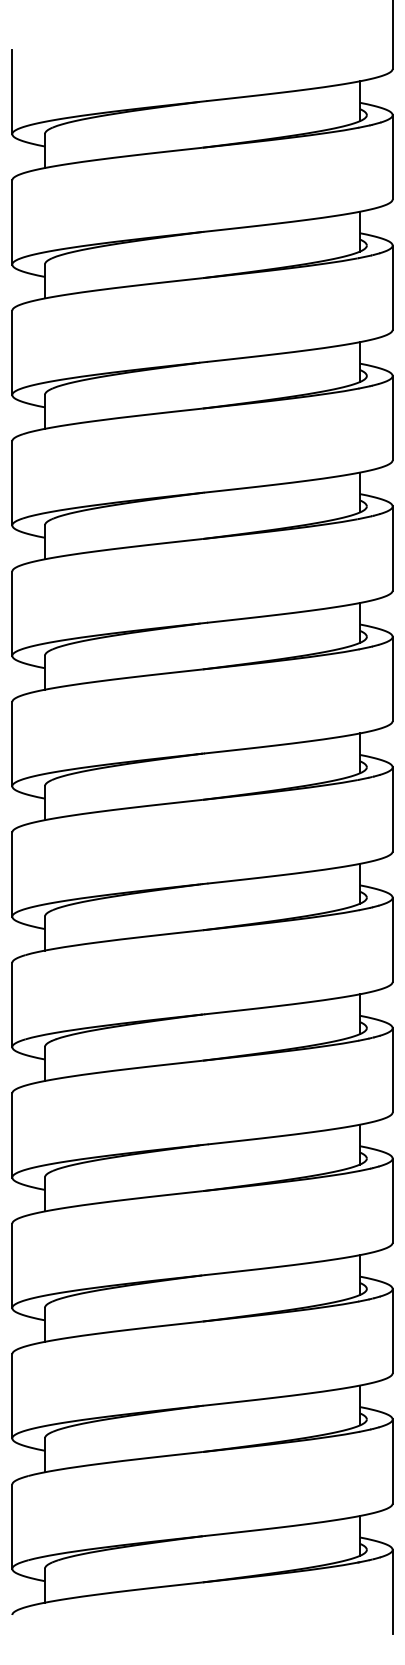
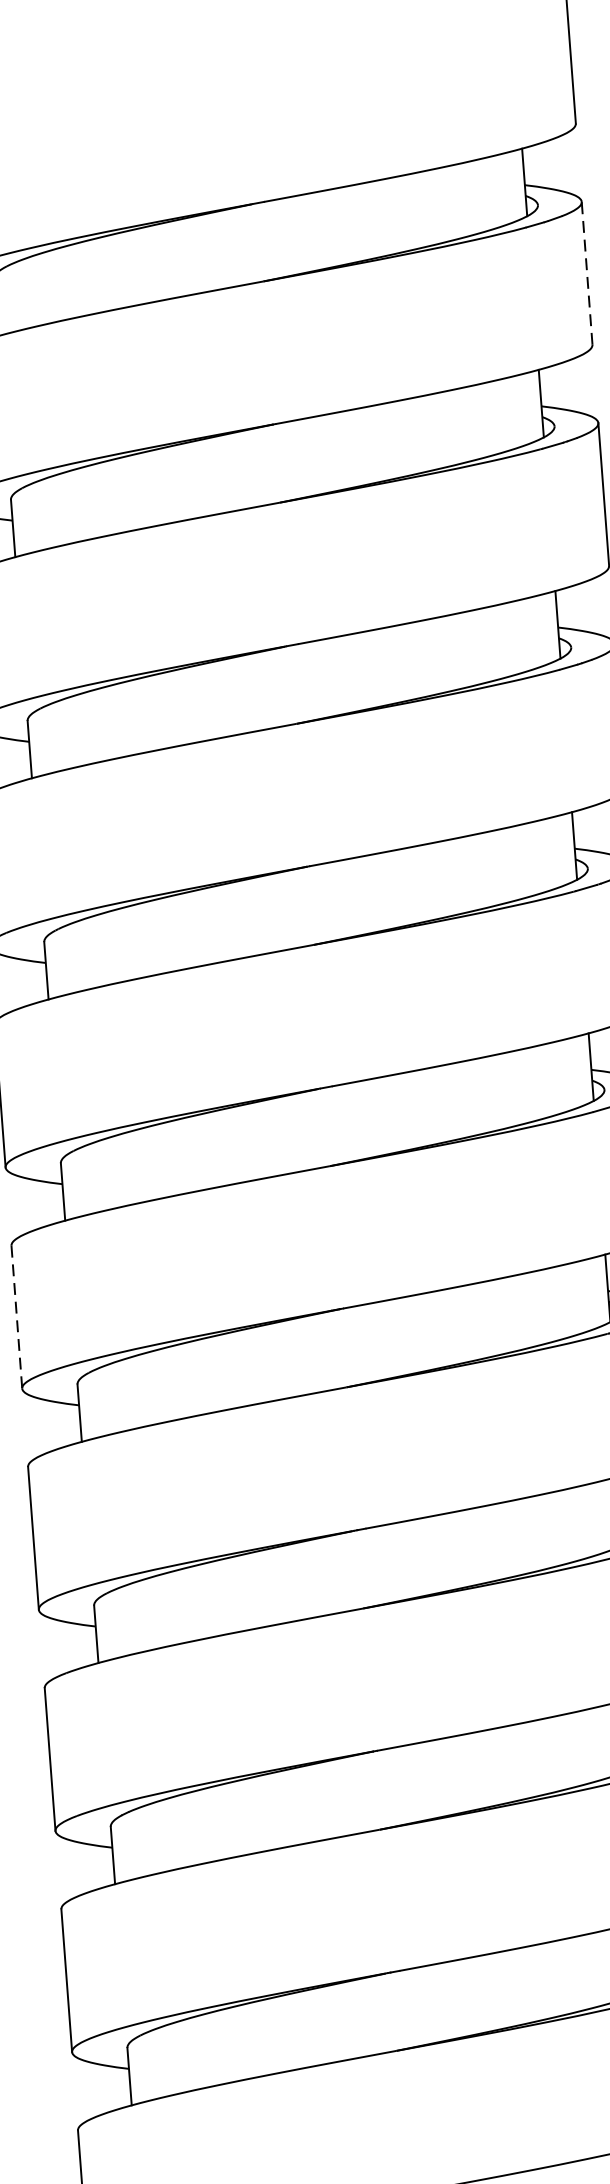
line: (392, 156) -> (586, 272), solid -> dashed
line: (12, 744) -> (17, 1317), solid -> dashed

